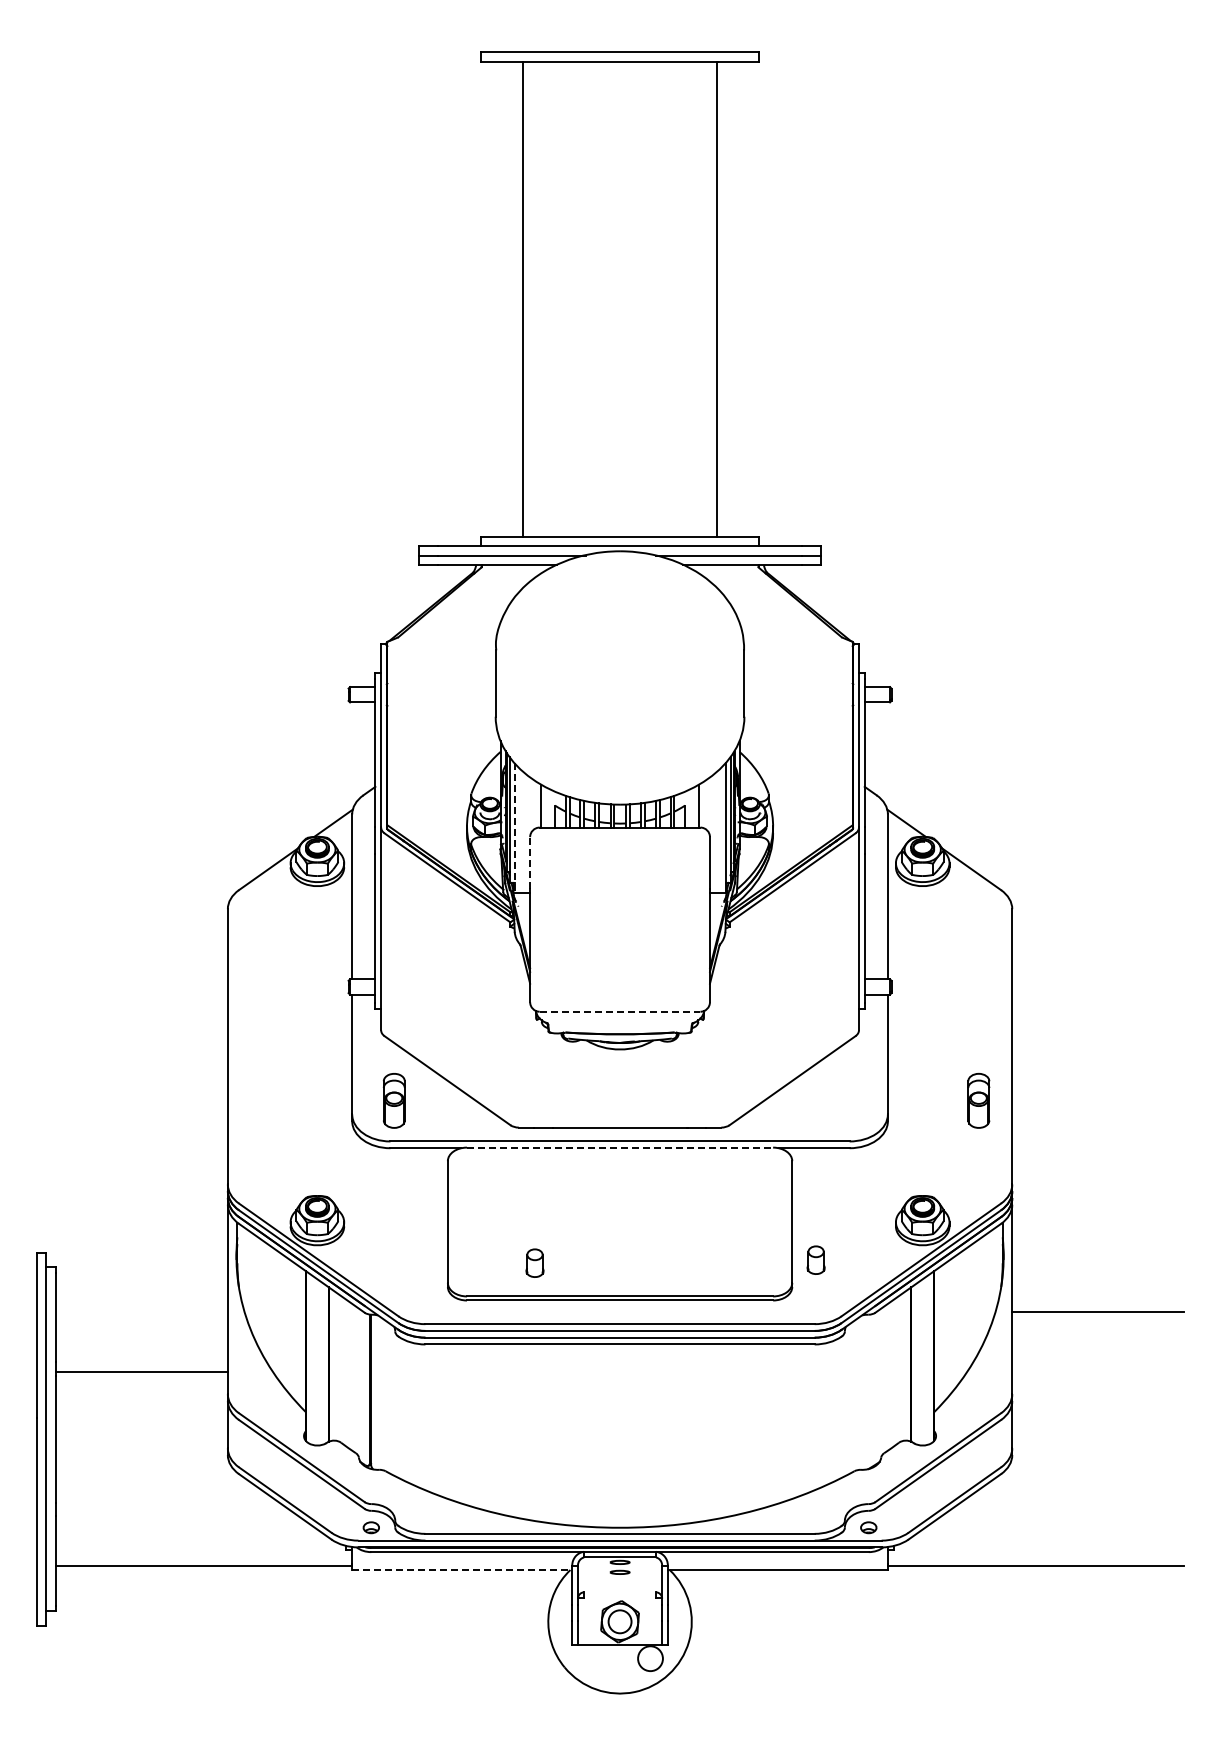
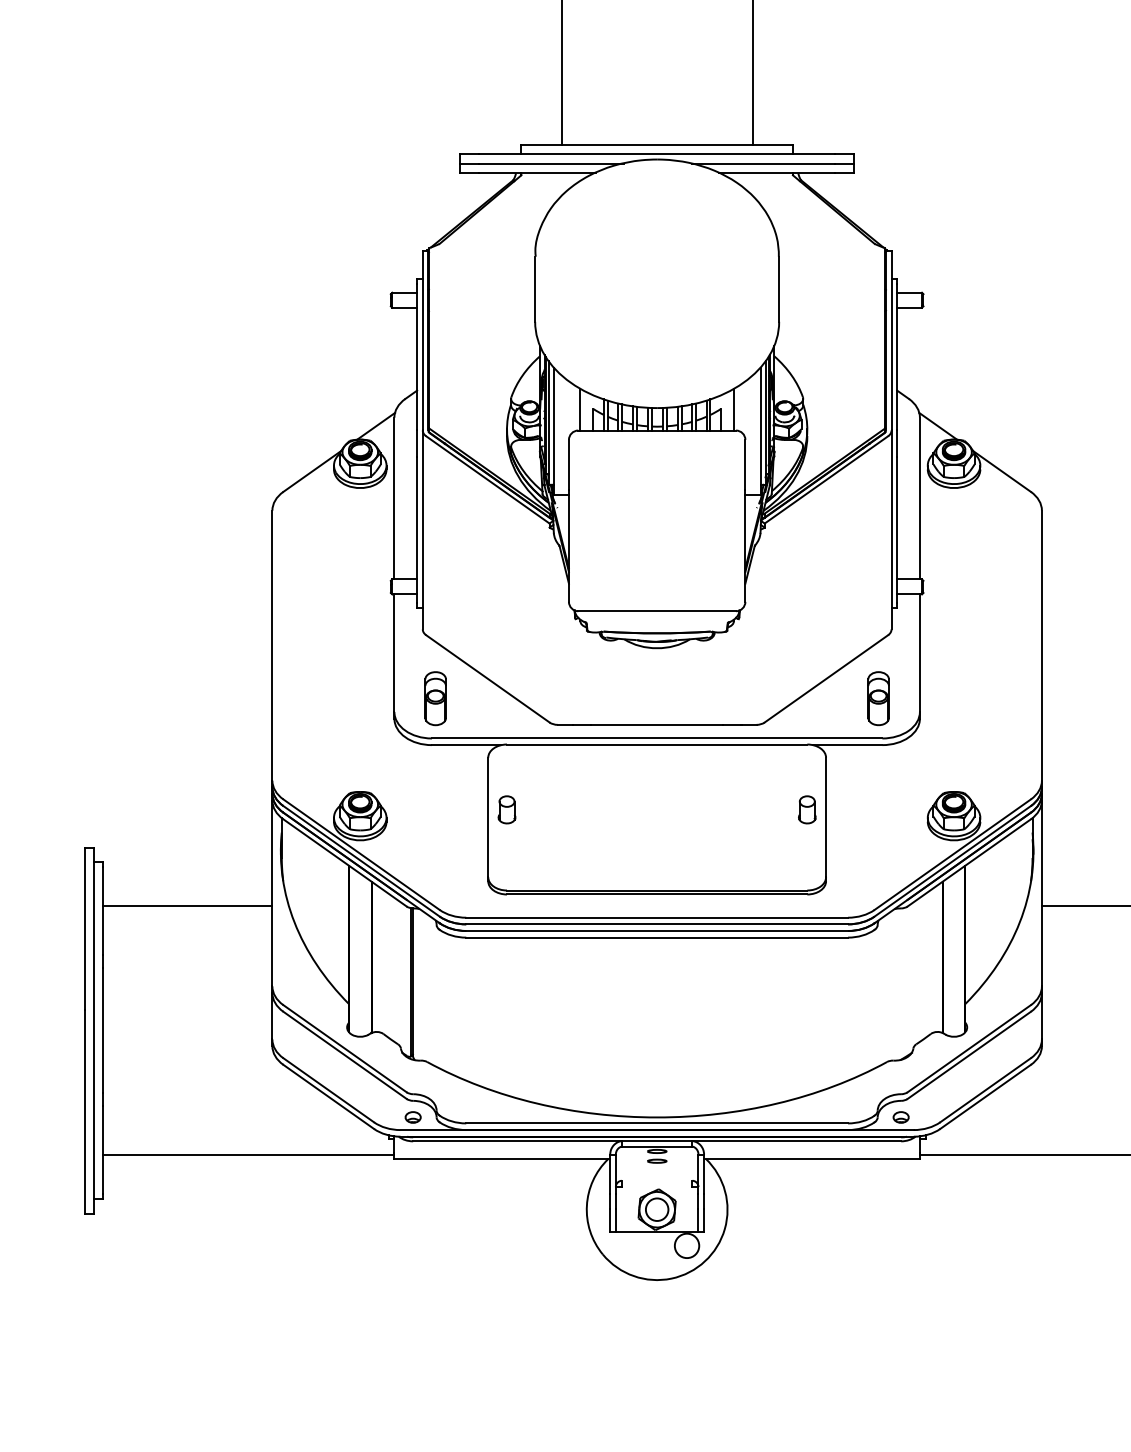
line: (514, 828) -> (553, 431), dashed -> solid
line: (530, 862) -> (569, 464), dashed -> solid
line: (620, 1011) -> (657, 610), dashed -> solid
part: (978, 1100) -> (878, 698), moved
line: (620, 1147) -> (657, 744), dashed -> solid
part: (815, 1259) -> (806, 809), moved
part: (534, 1262) -> (506, 809), moved
line: (141, 1371) -> (187, 905), moved
line: (462, 1570) -> (502, 1159), dashed -> solid

